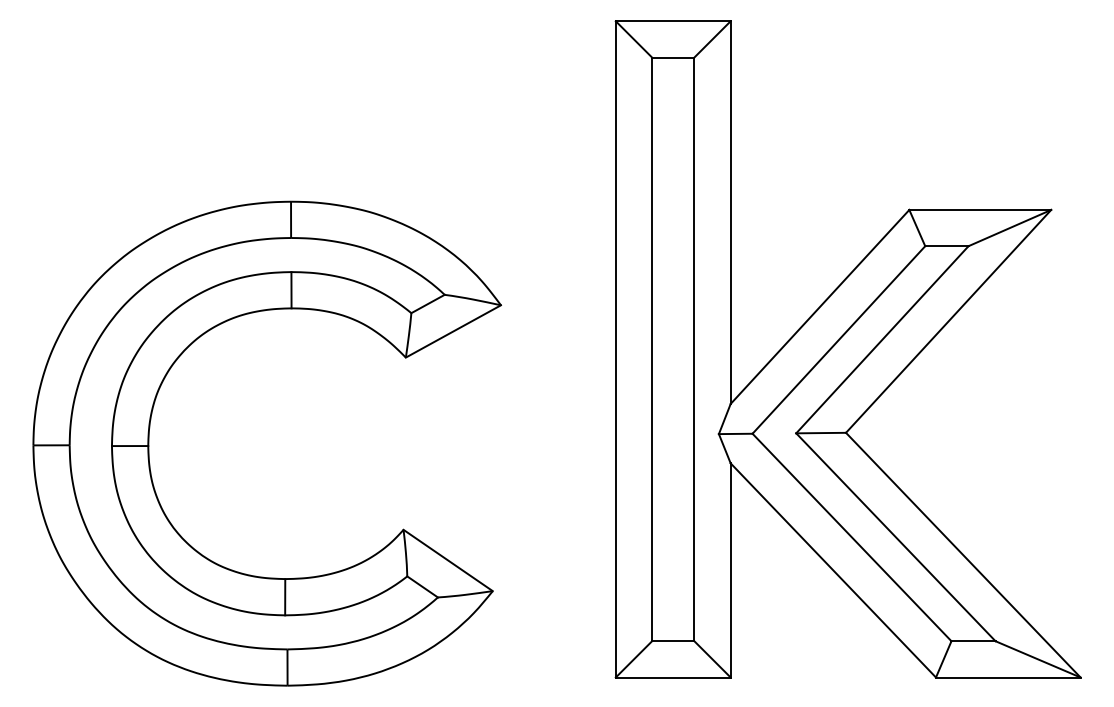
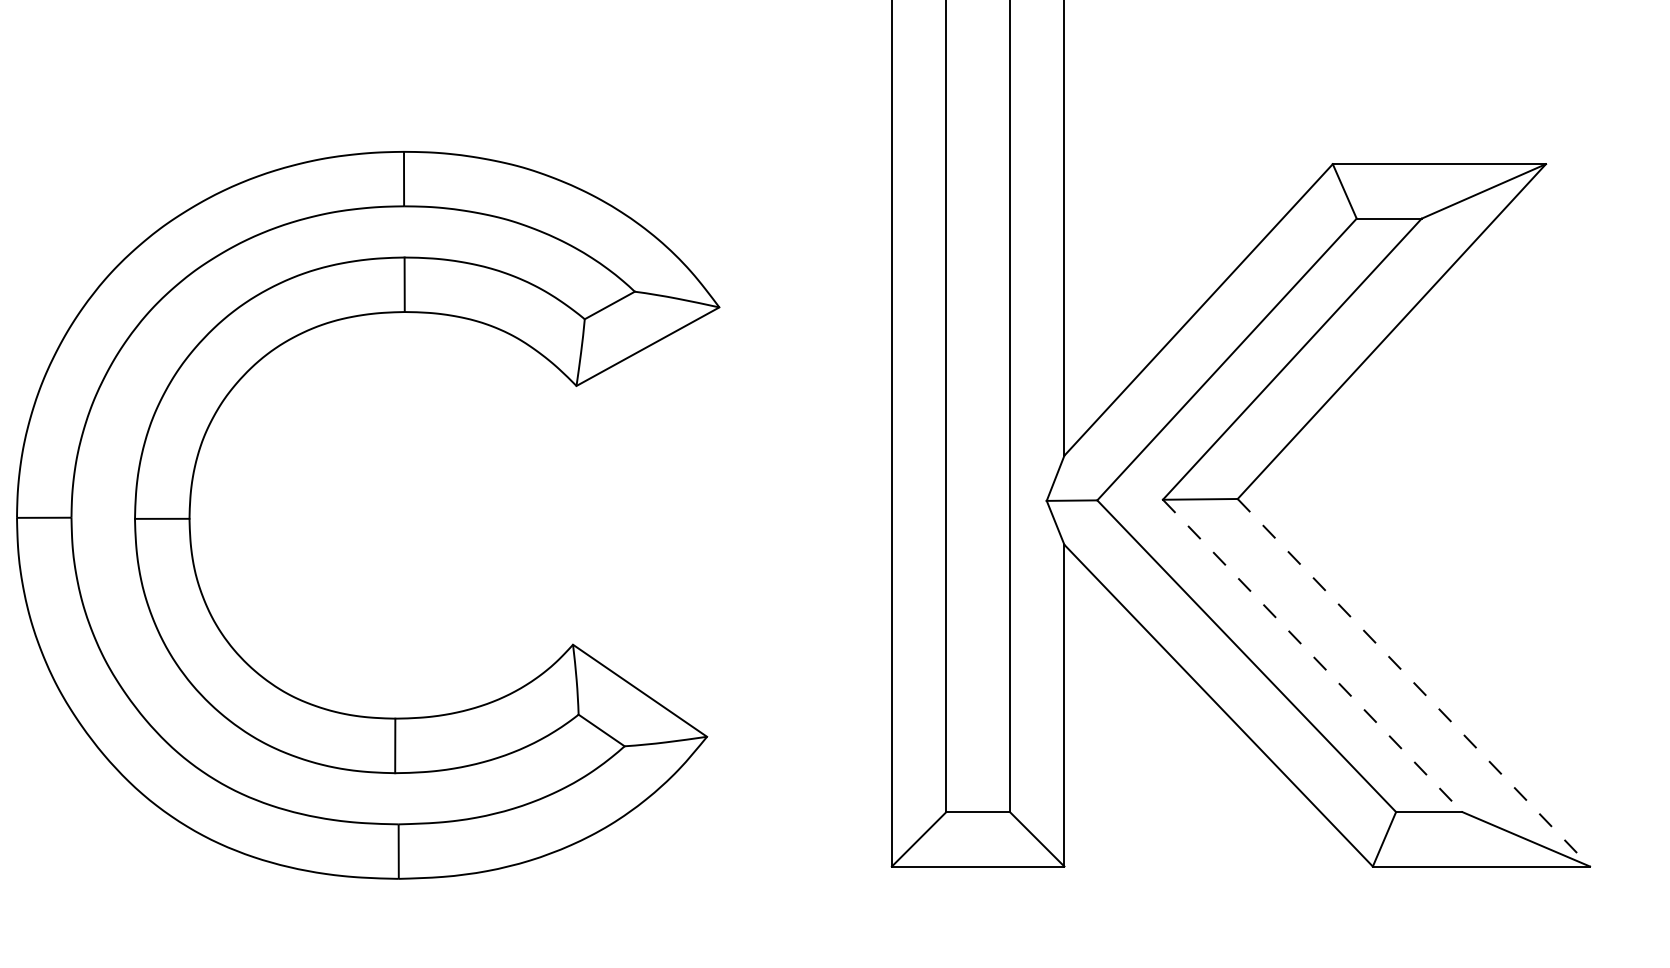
line: (895, 537) -> (1312, 656), solid -> dashed
line: (963, 555) -> (1414, 683), solid -> dashed

